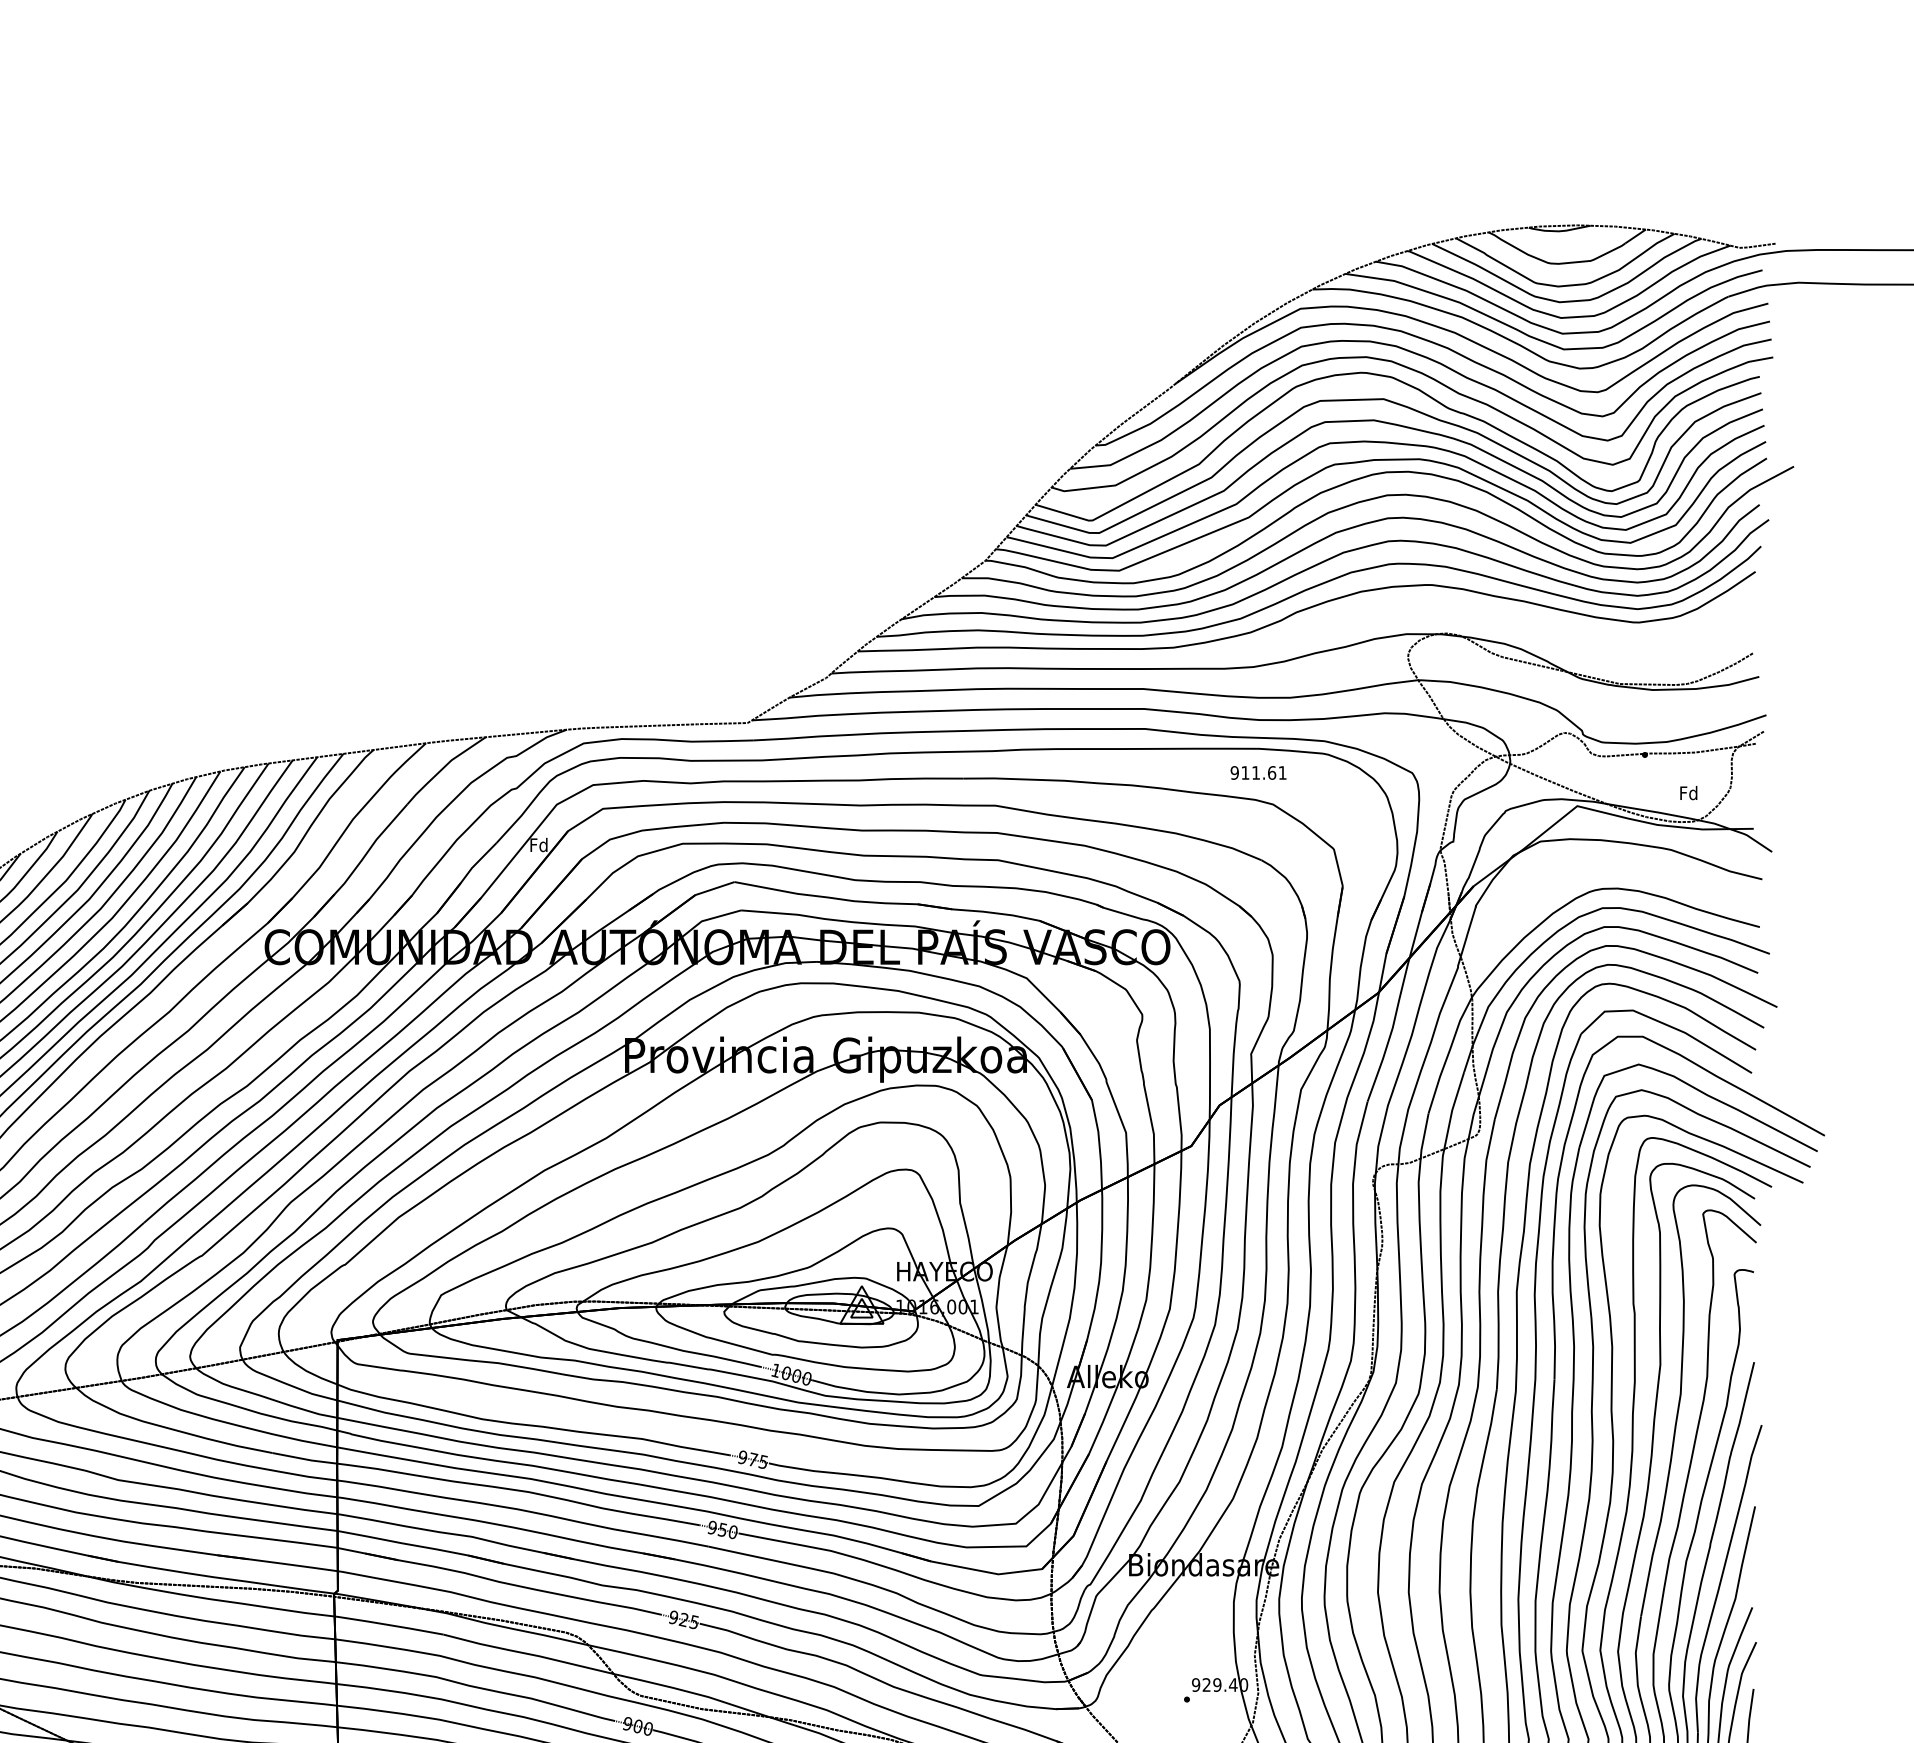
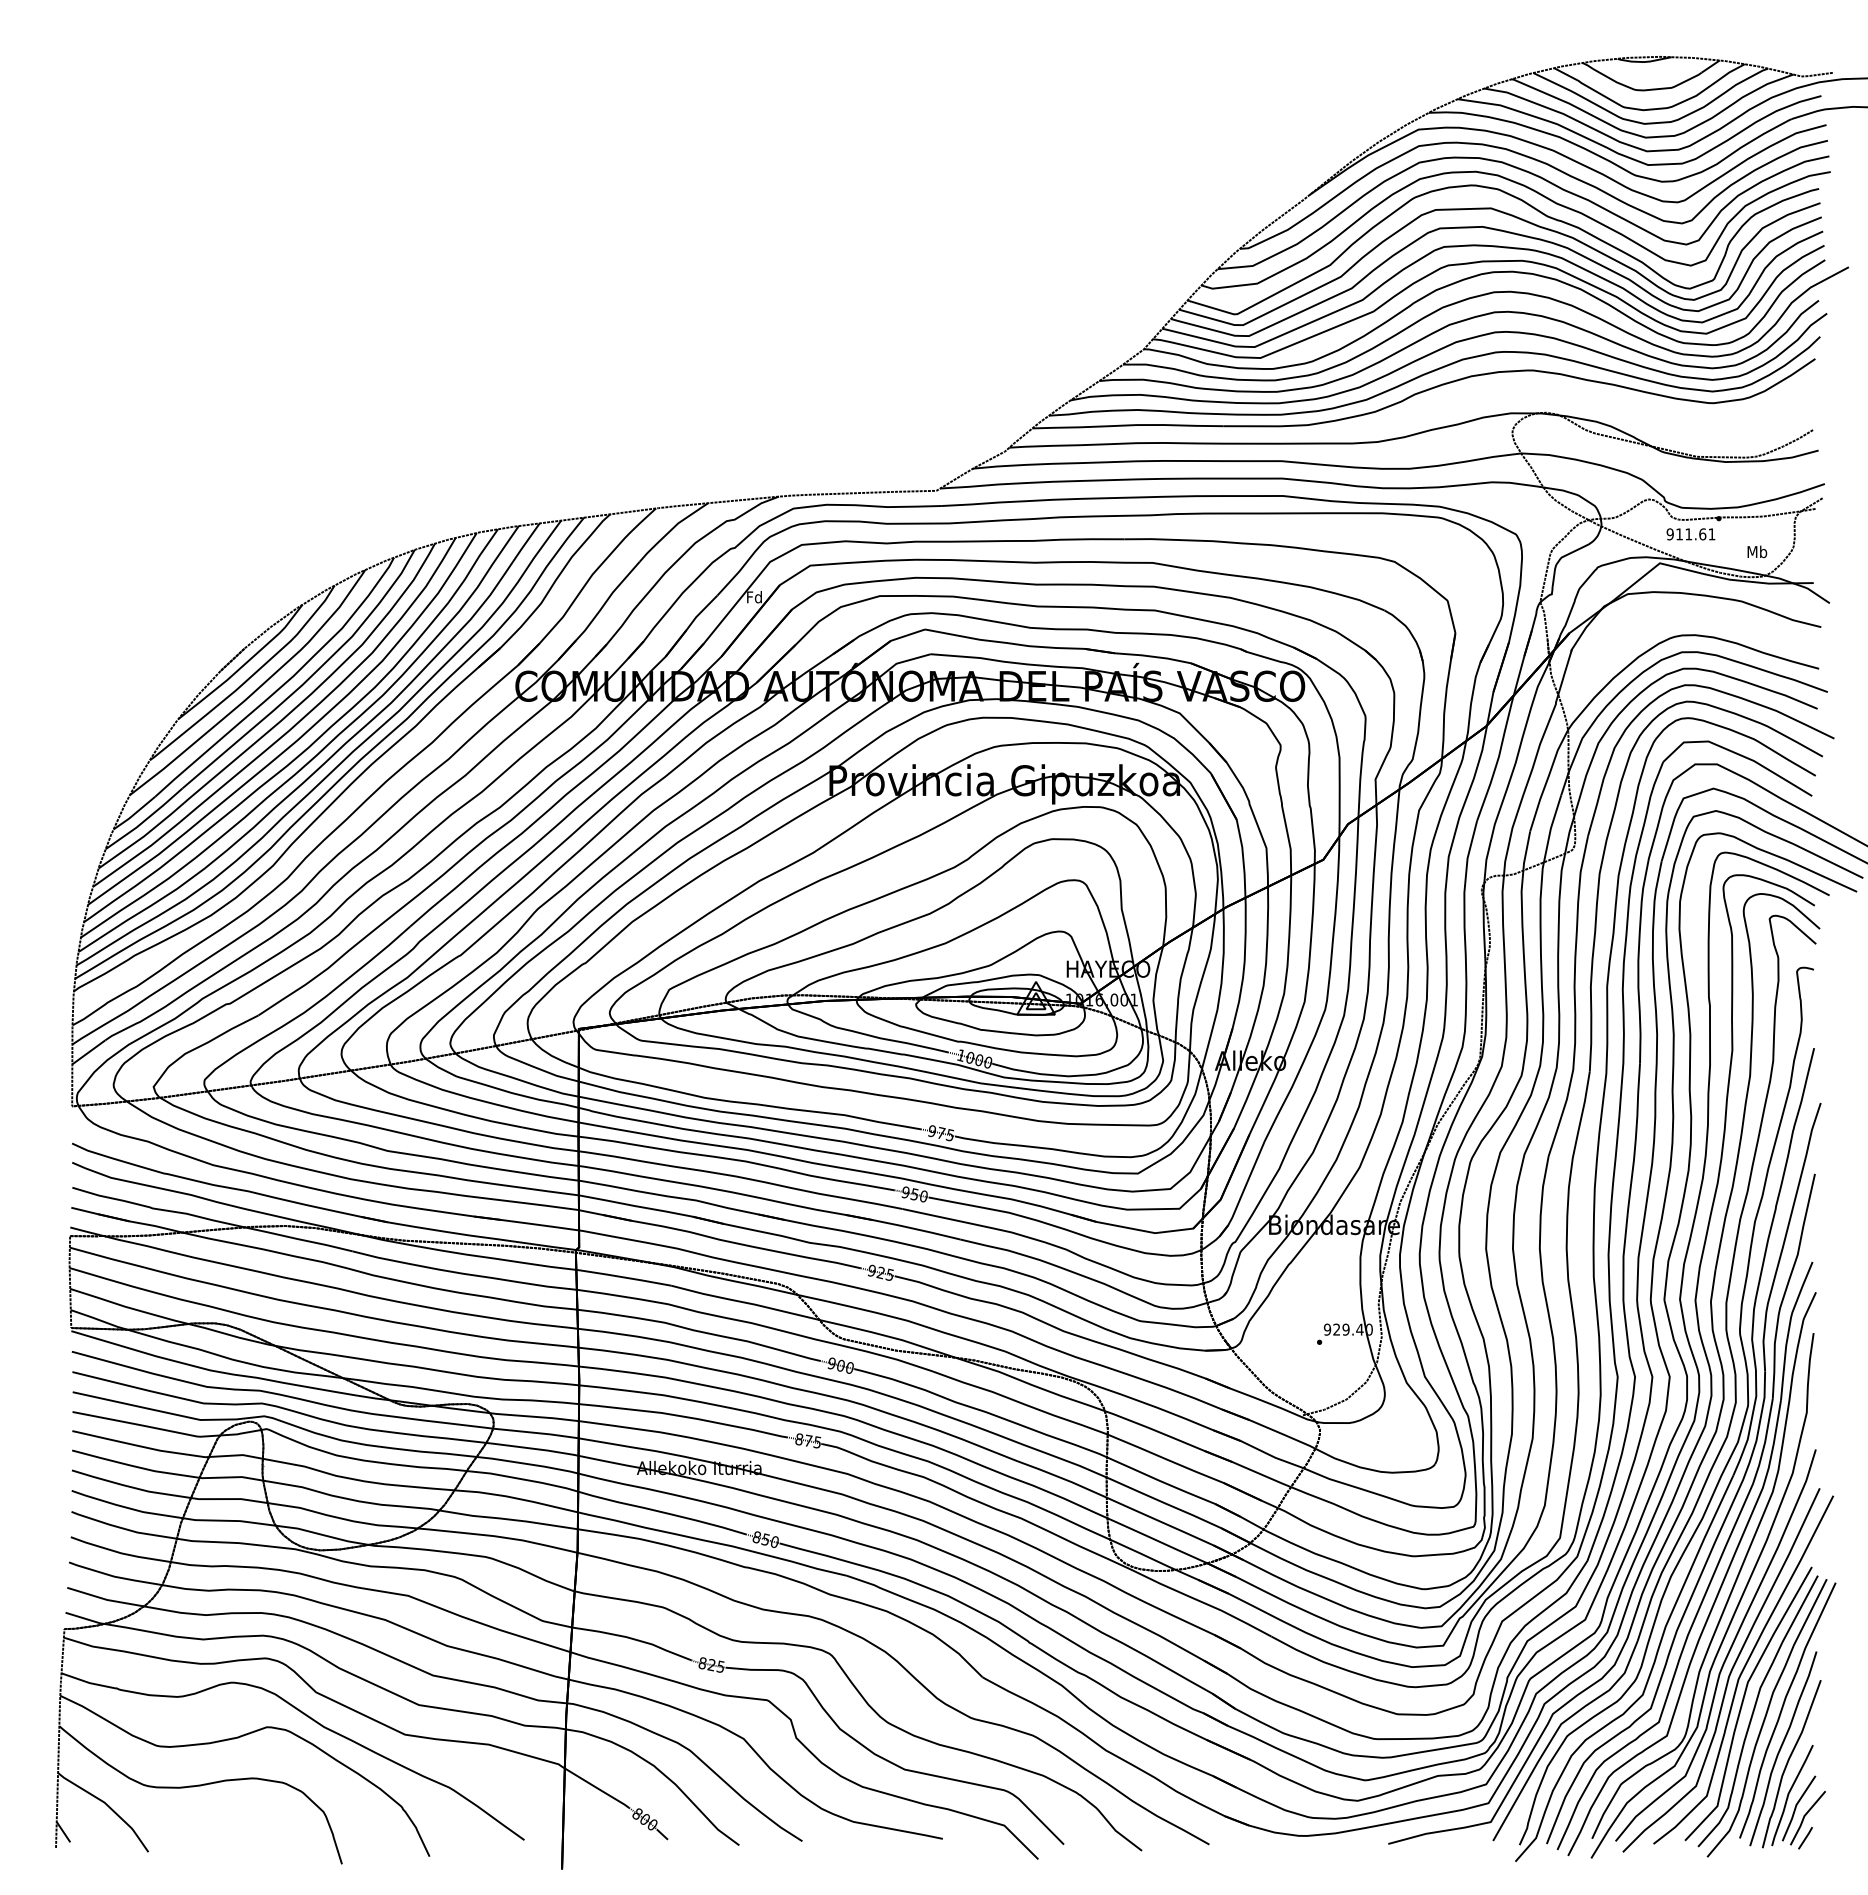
text: (1258, 773) -> (1690, 534), moved
text: (1689, 792) -> (1757, 551), Fd -> Mb

